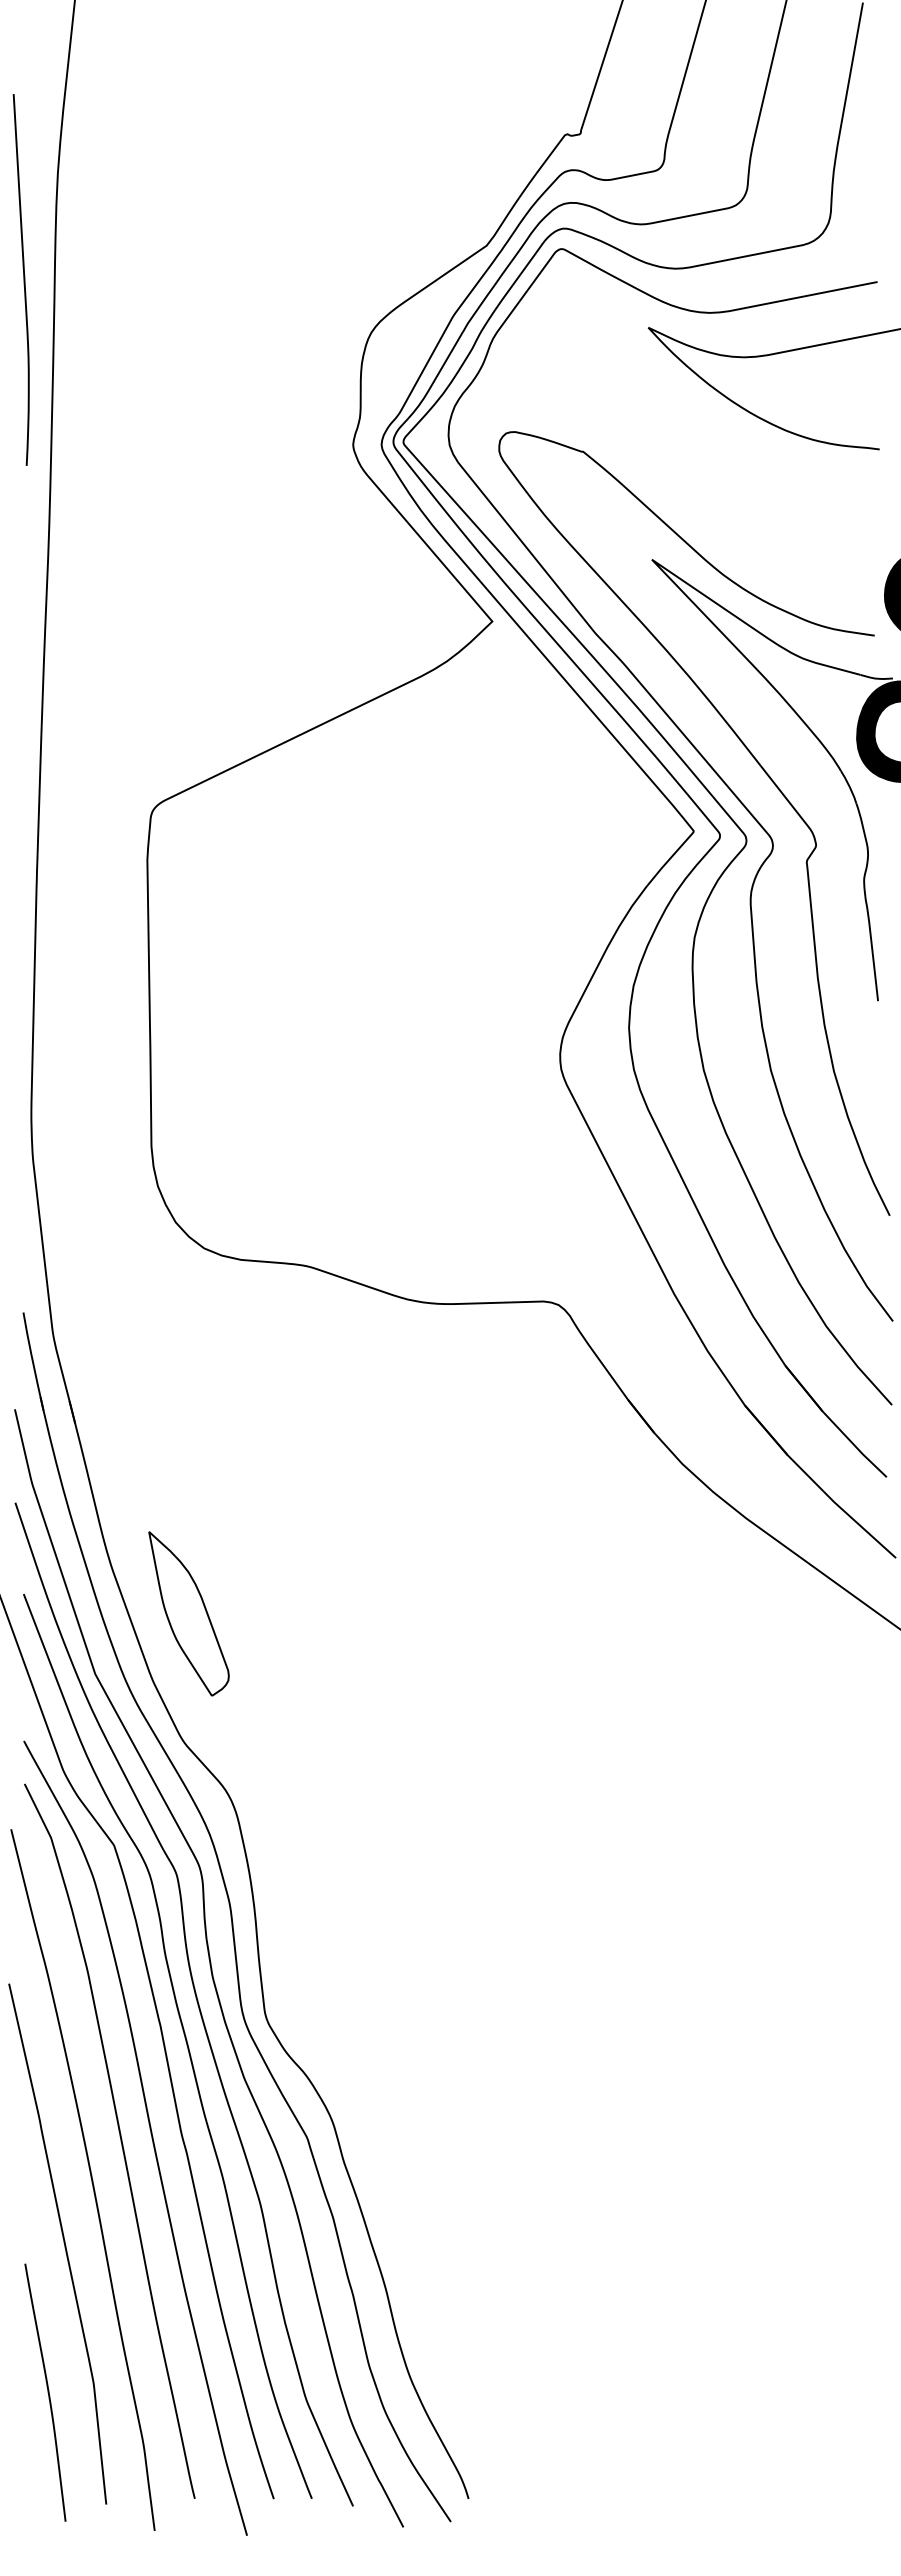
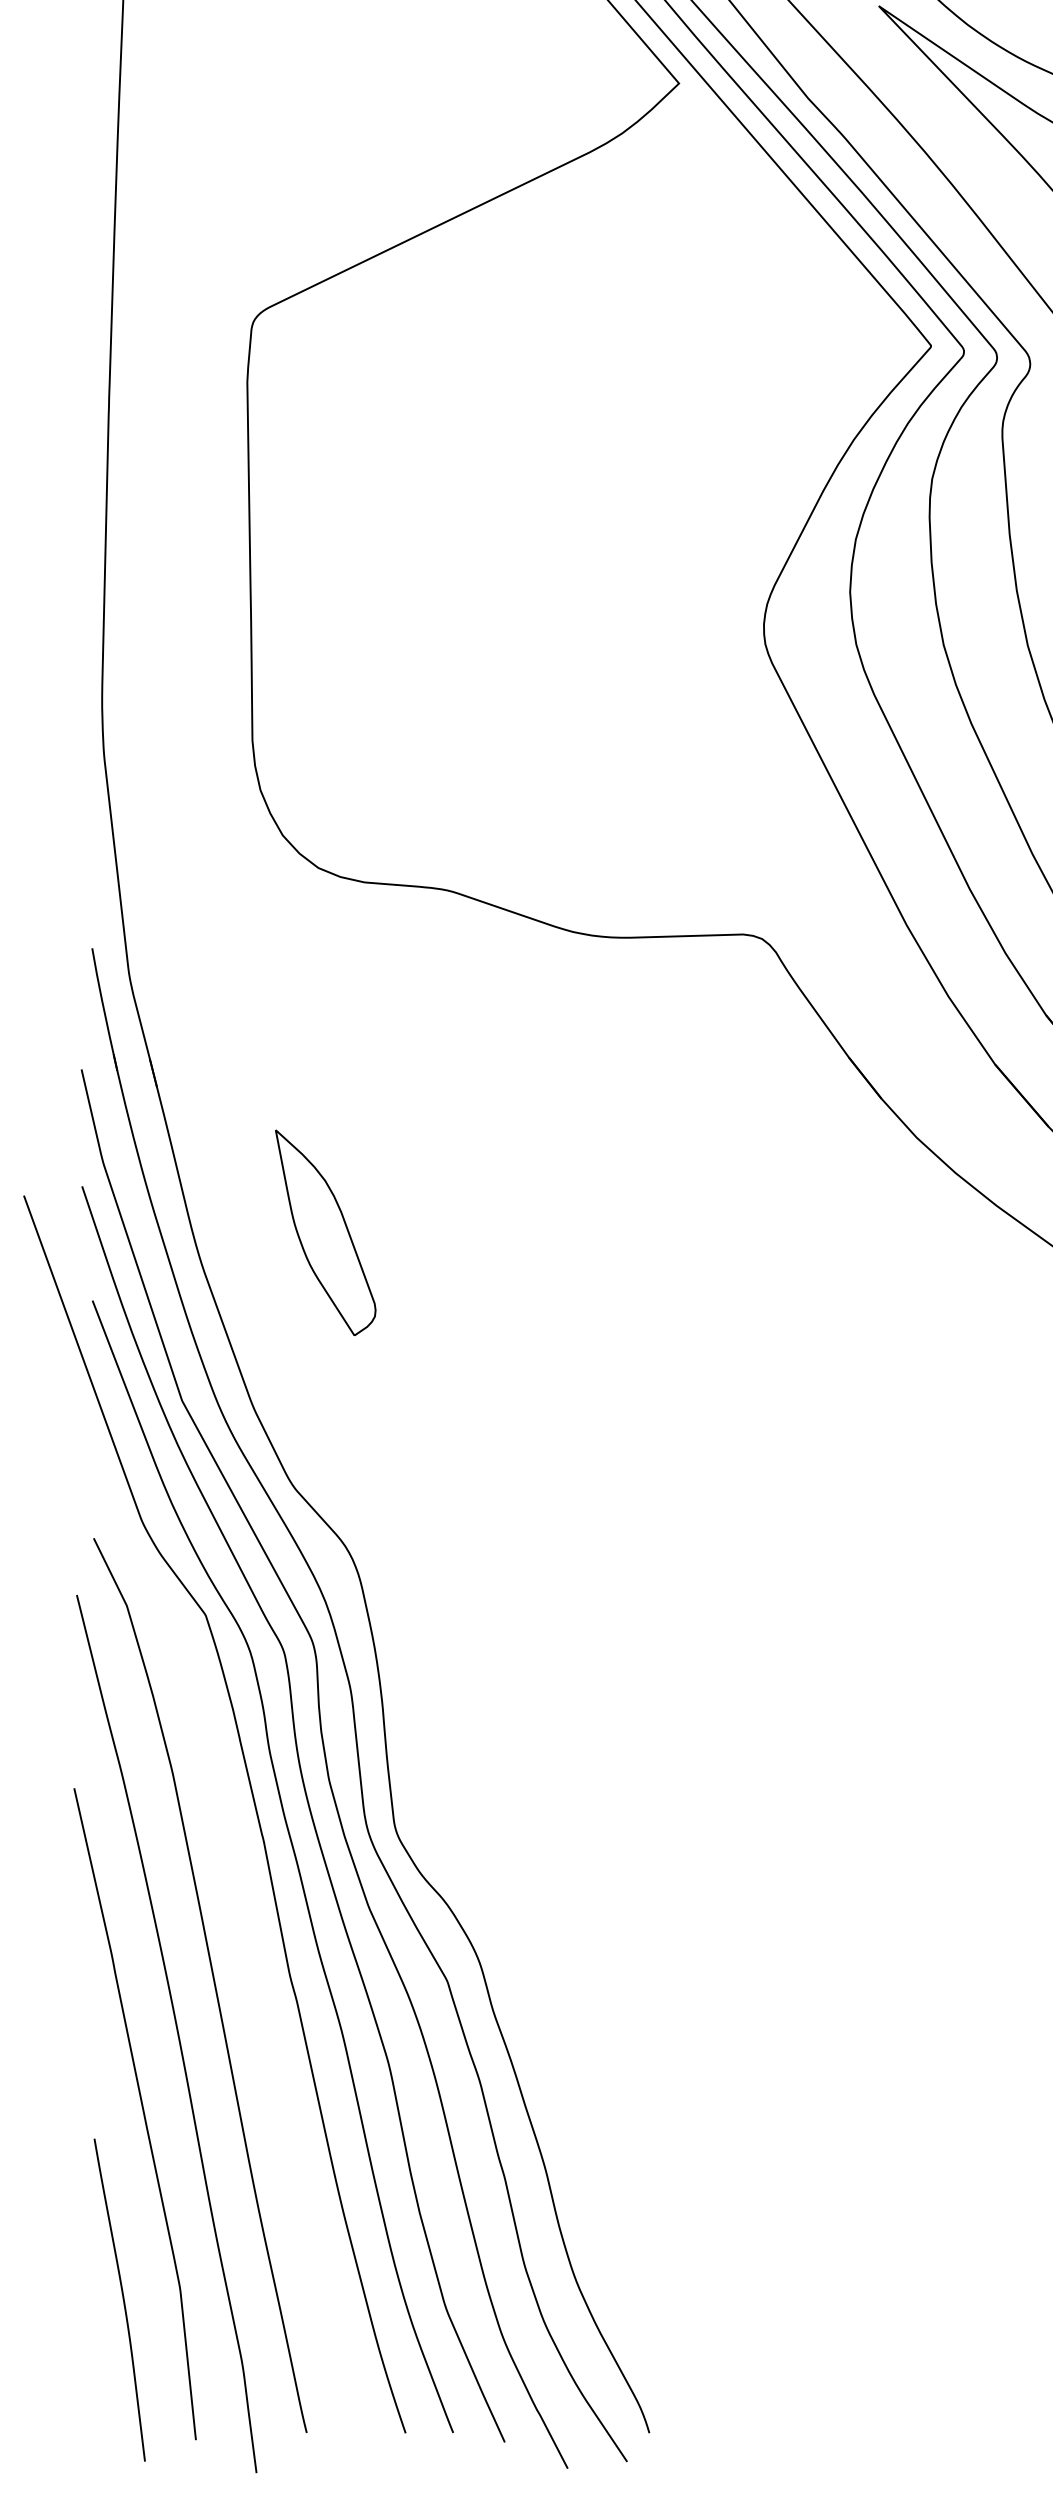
part: (188, 1613) -> (325, 1232), moved
curve: (150, 2134) -> (251, 1976), removed

